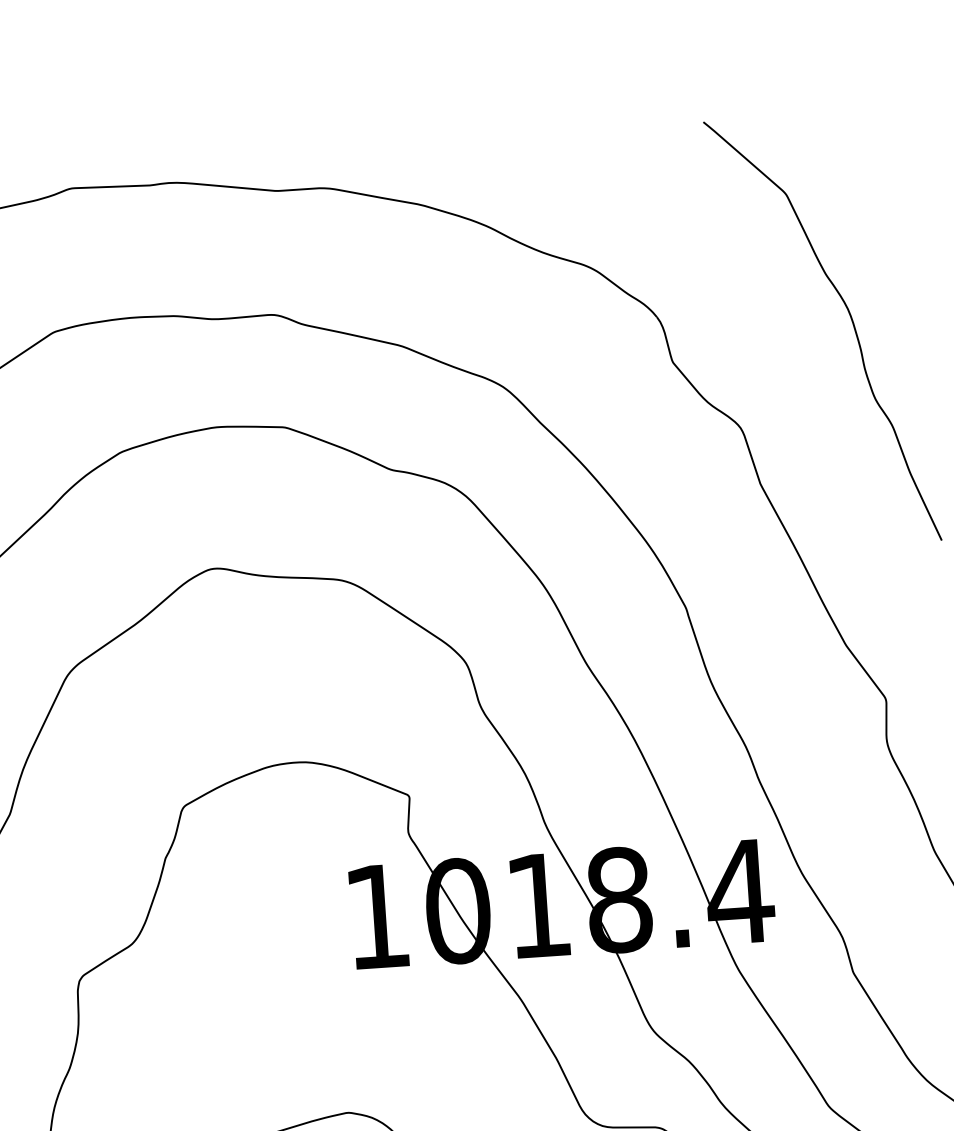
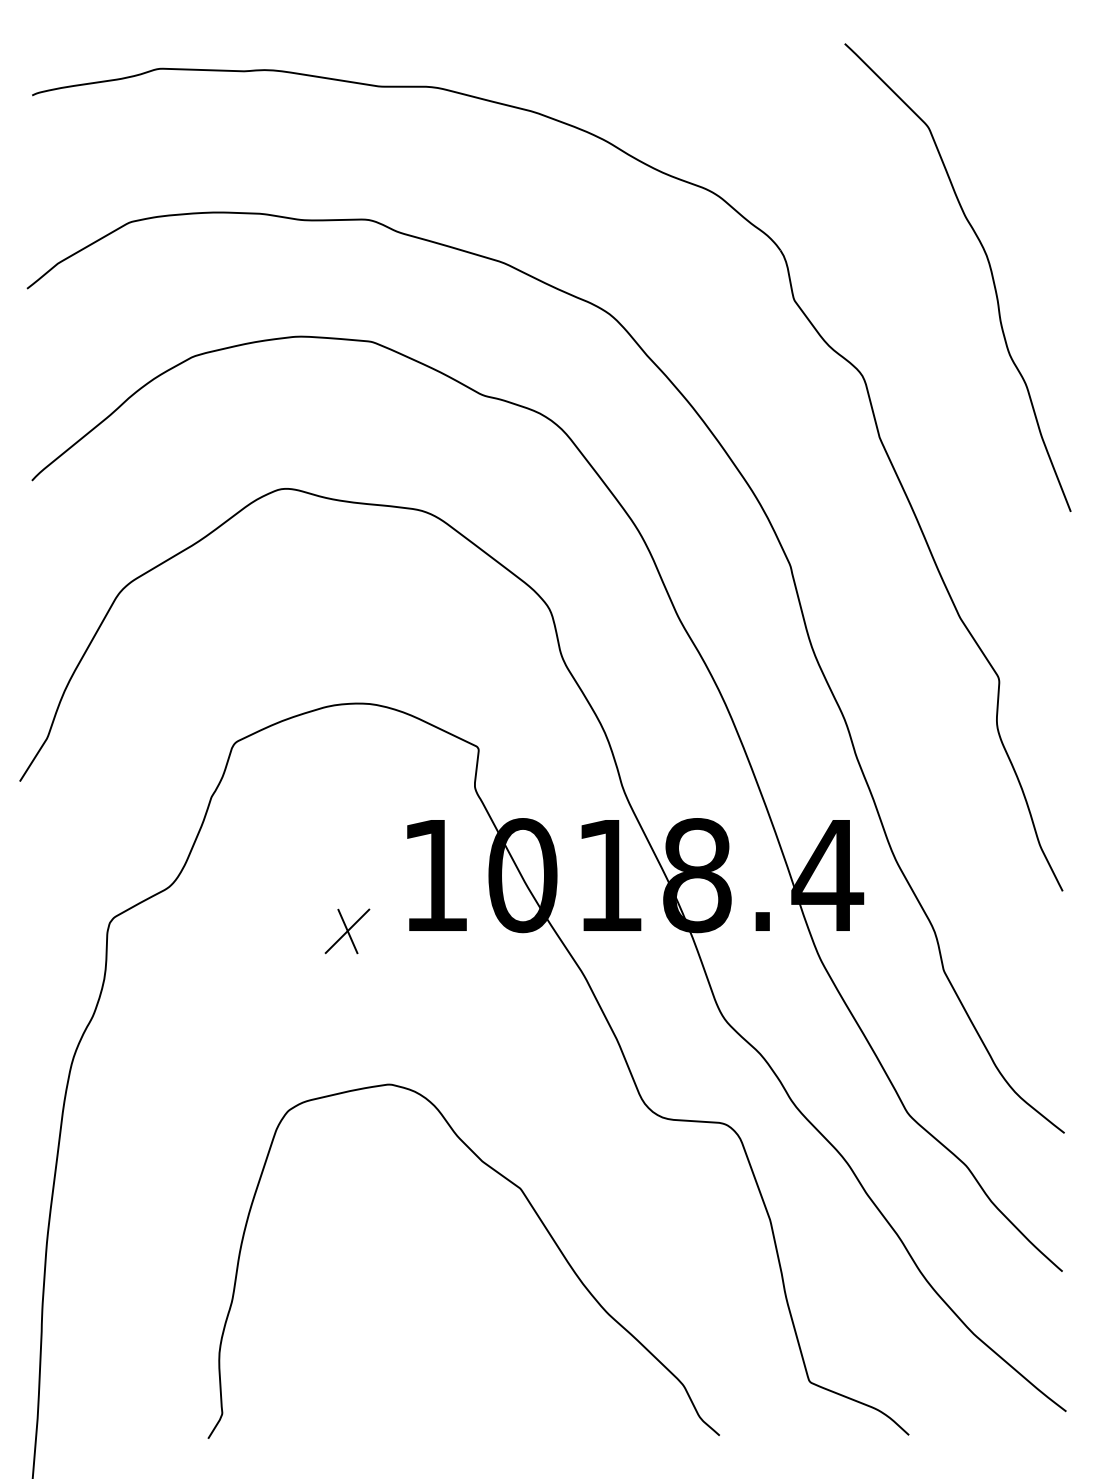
part: (299, 973) -> (347, 931), added

